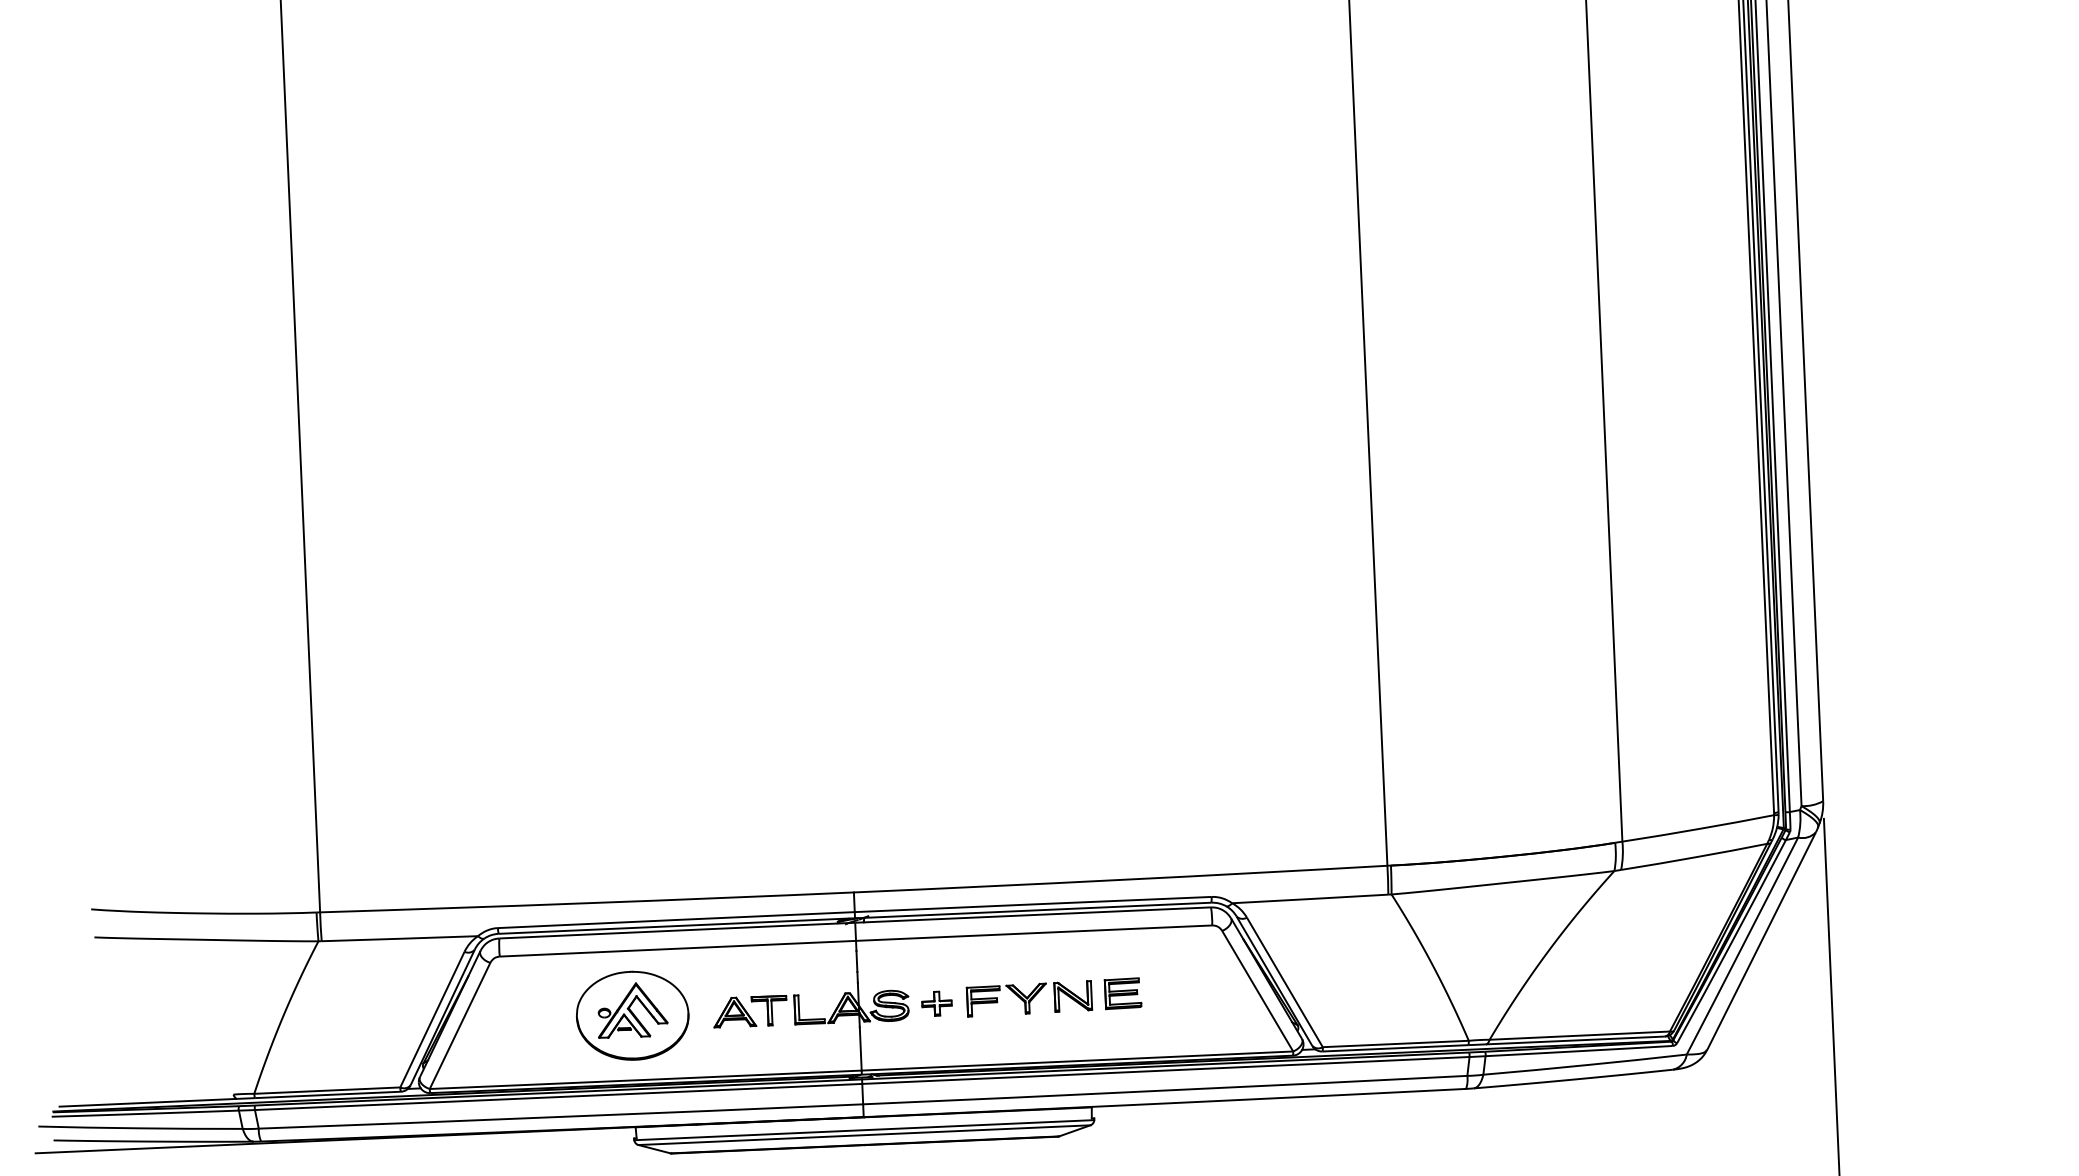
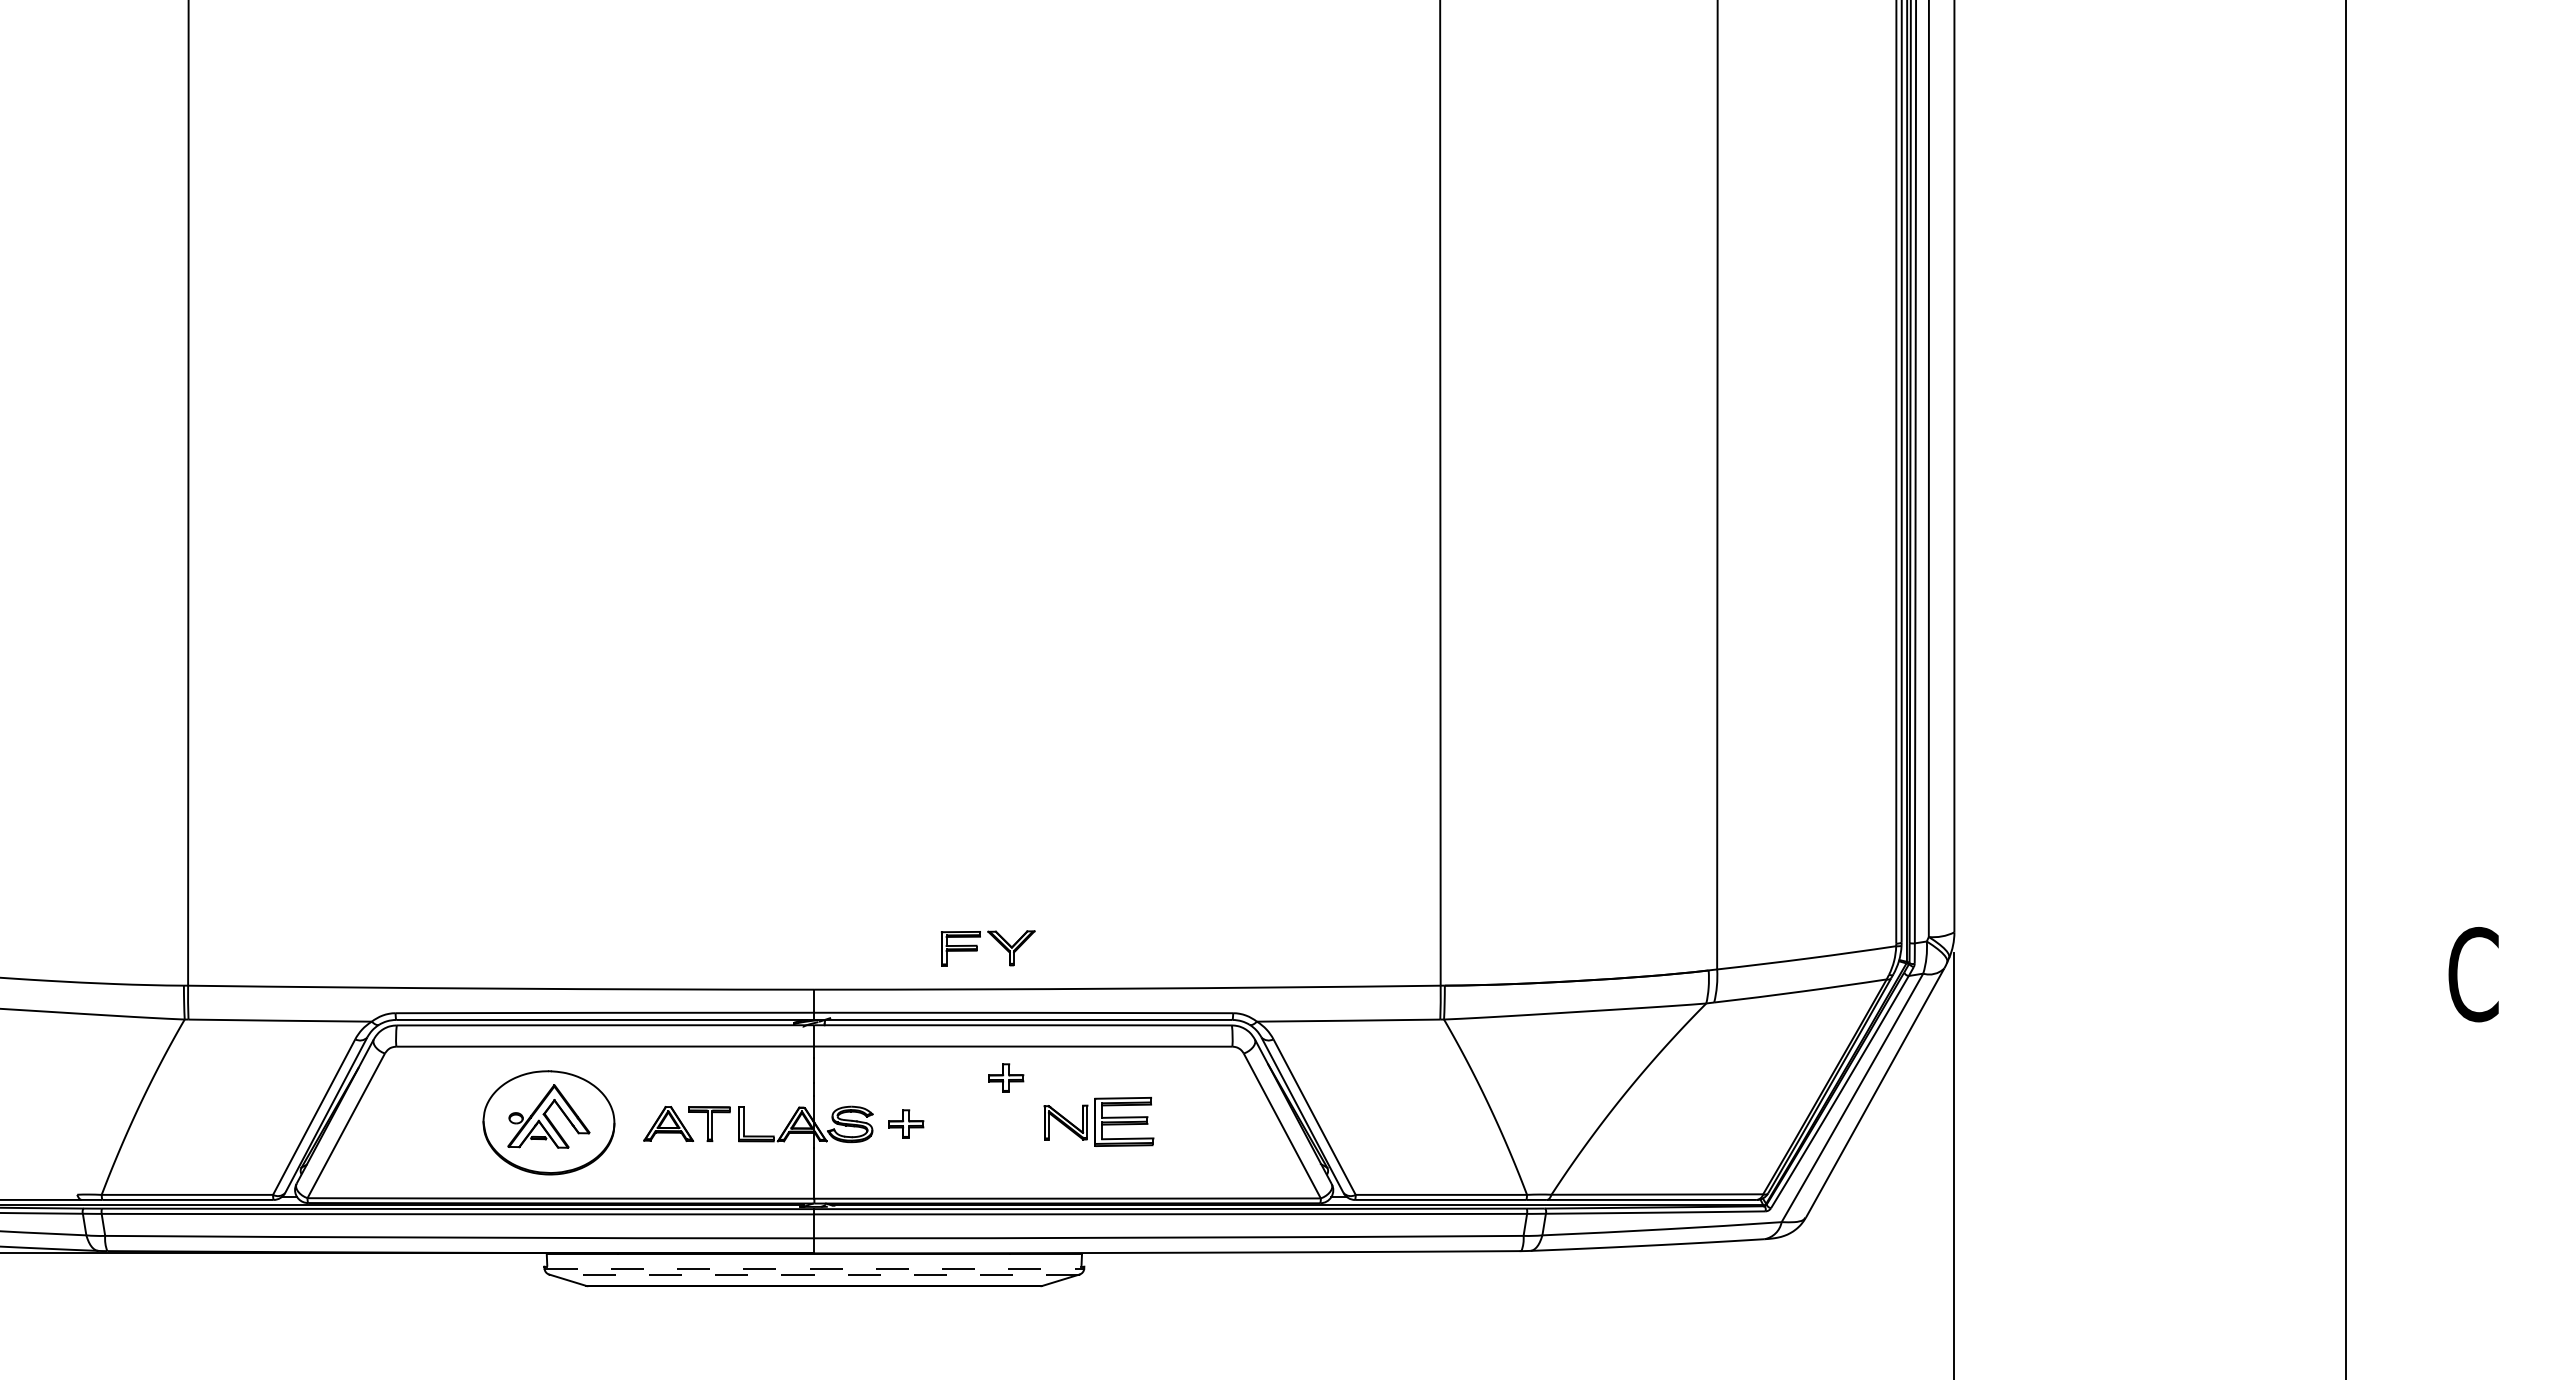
part: (1020, 960) -> (1006, 1077), added
part: (1123, 993) -> (1124, 1121), size x1.4
part: (997, 1000) -> (977, 948), moved
line: (864, 1130) -> (814, 1268), solid -> dashed
line: (863, 1135) -> (813, 1274), solid -> dashed

